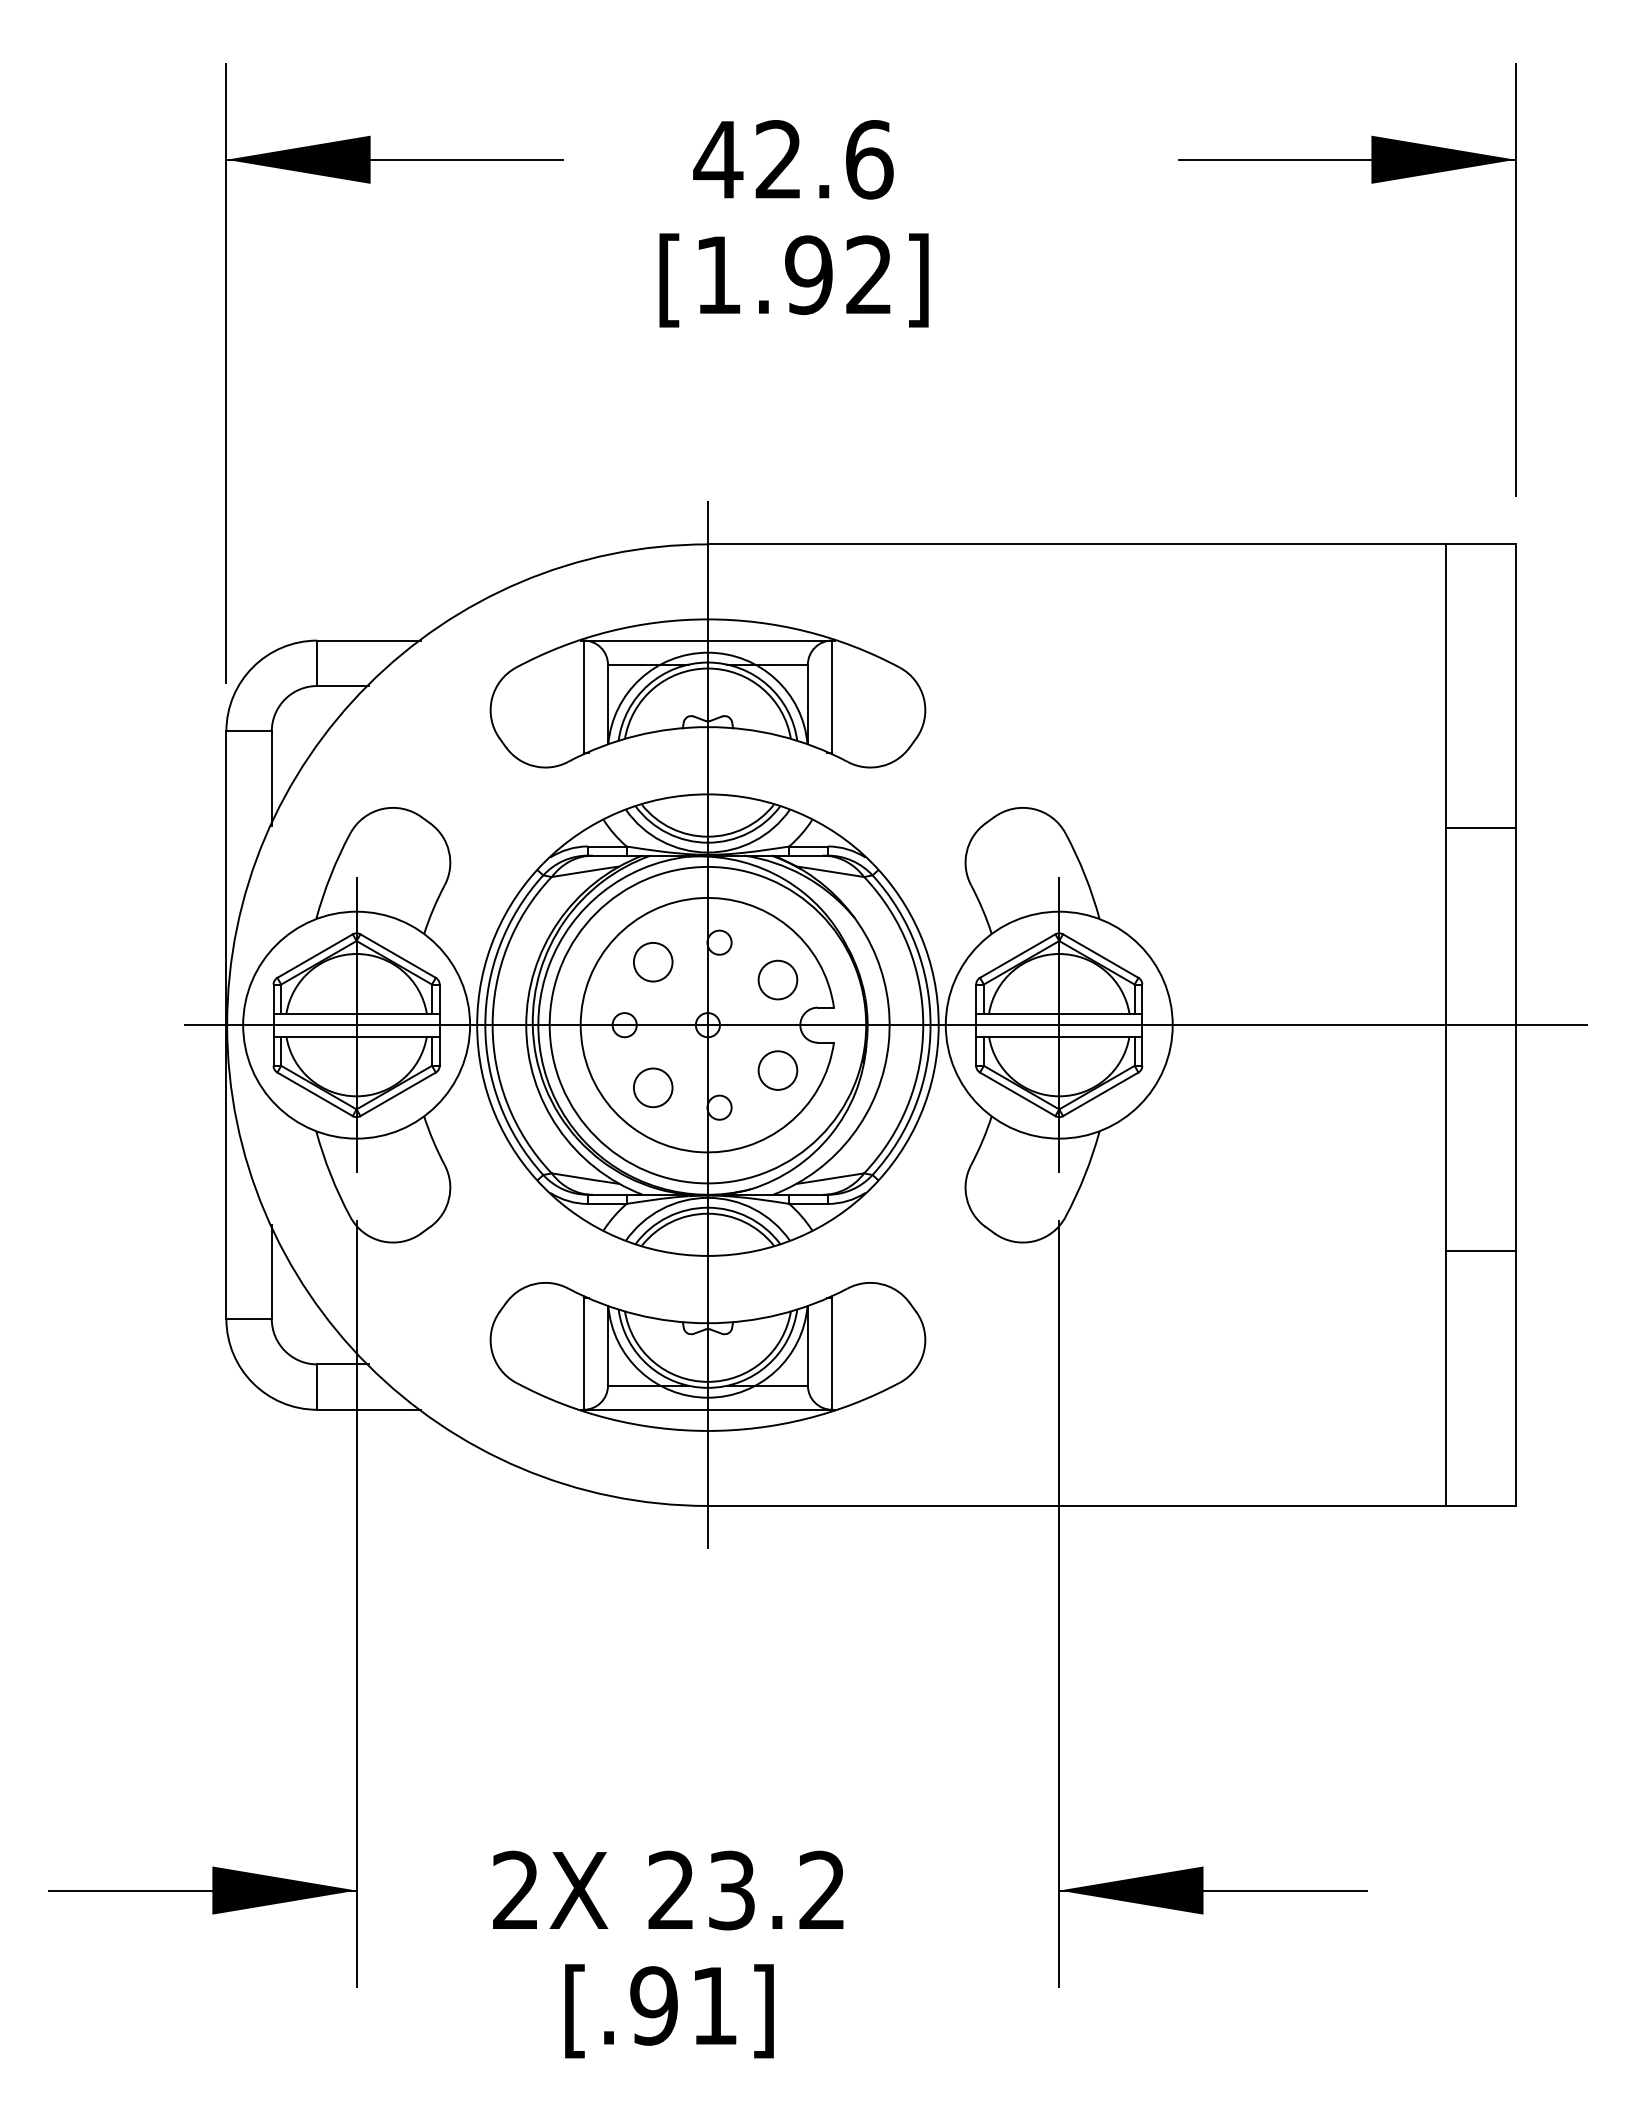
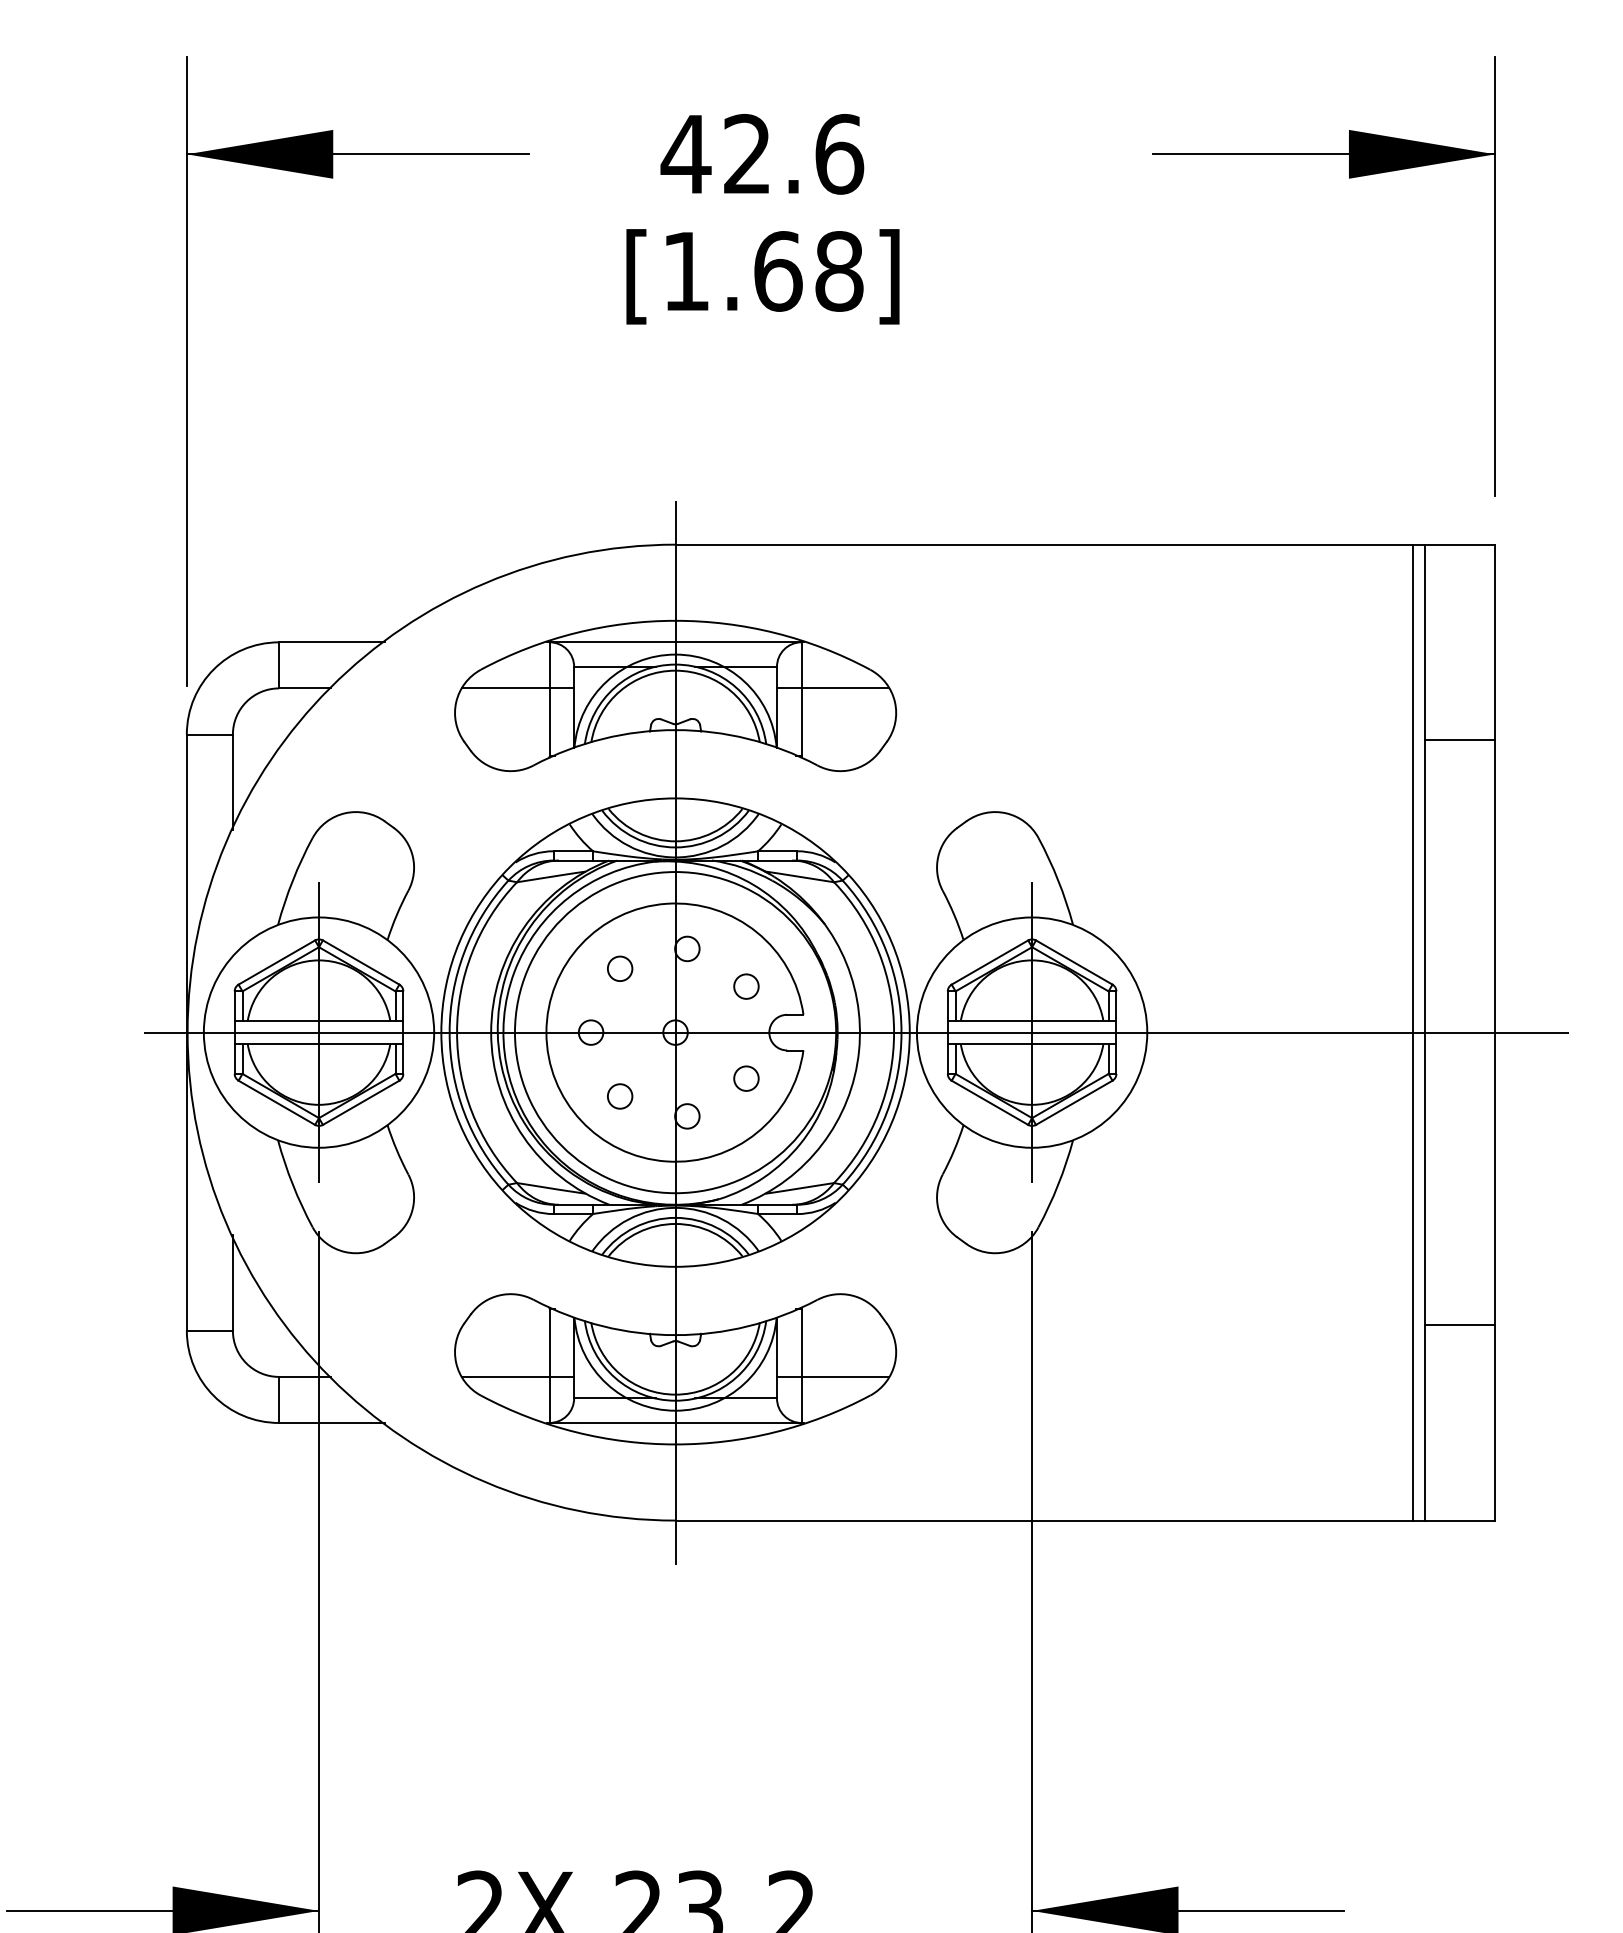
text: (839, 275) -> (809, 271), [1.92] -> [1.68]
line: (552, 686) -> (517, 688), added
line: (862, 686) -> (832, 688), added
line: (1480, 827) -> (1459, 739), moved
circle: (653, 962) -> (620, 969), size x0.62
circle: (777, 979) -> (746, 986), size x0.62
line: (1434, 1024) -> (1412, 1031), added
circle: (777, 1070) -> (746, 1078), size x0.62
circle: (653, 1088) -> (620, 1096), size x0.62
line: (1480, 1250) -> (1459, 1325), moved
line: (552, 1364) -> (517, 1377), added
line: (862, 1364) -> (832, 1377), added

